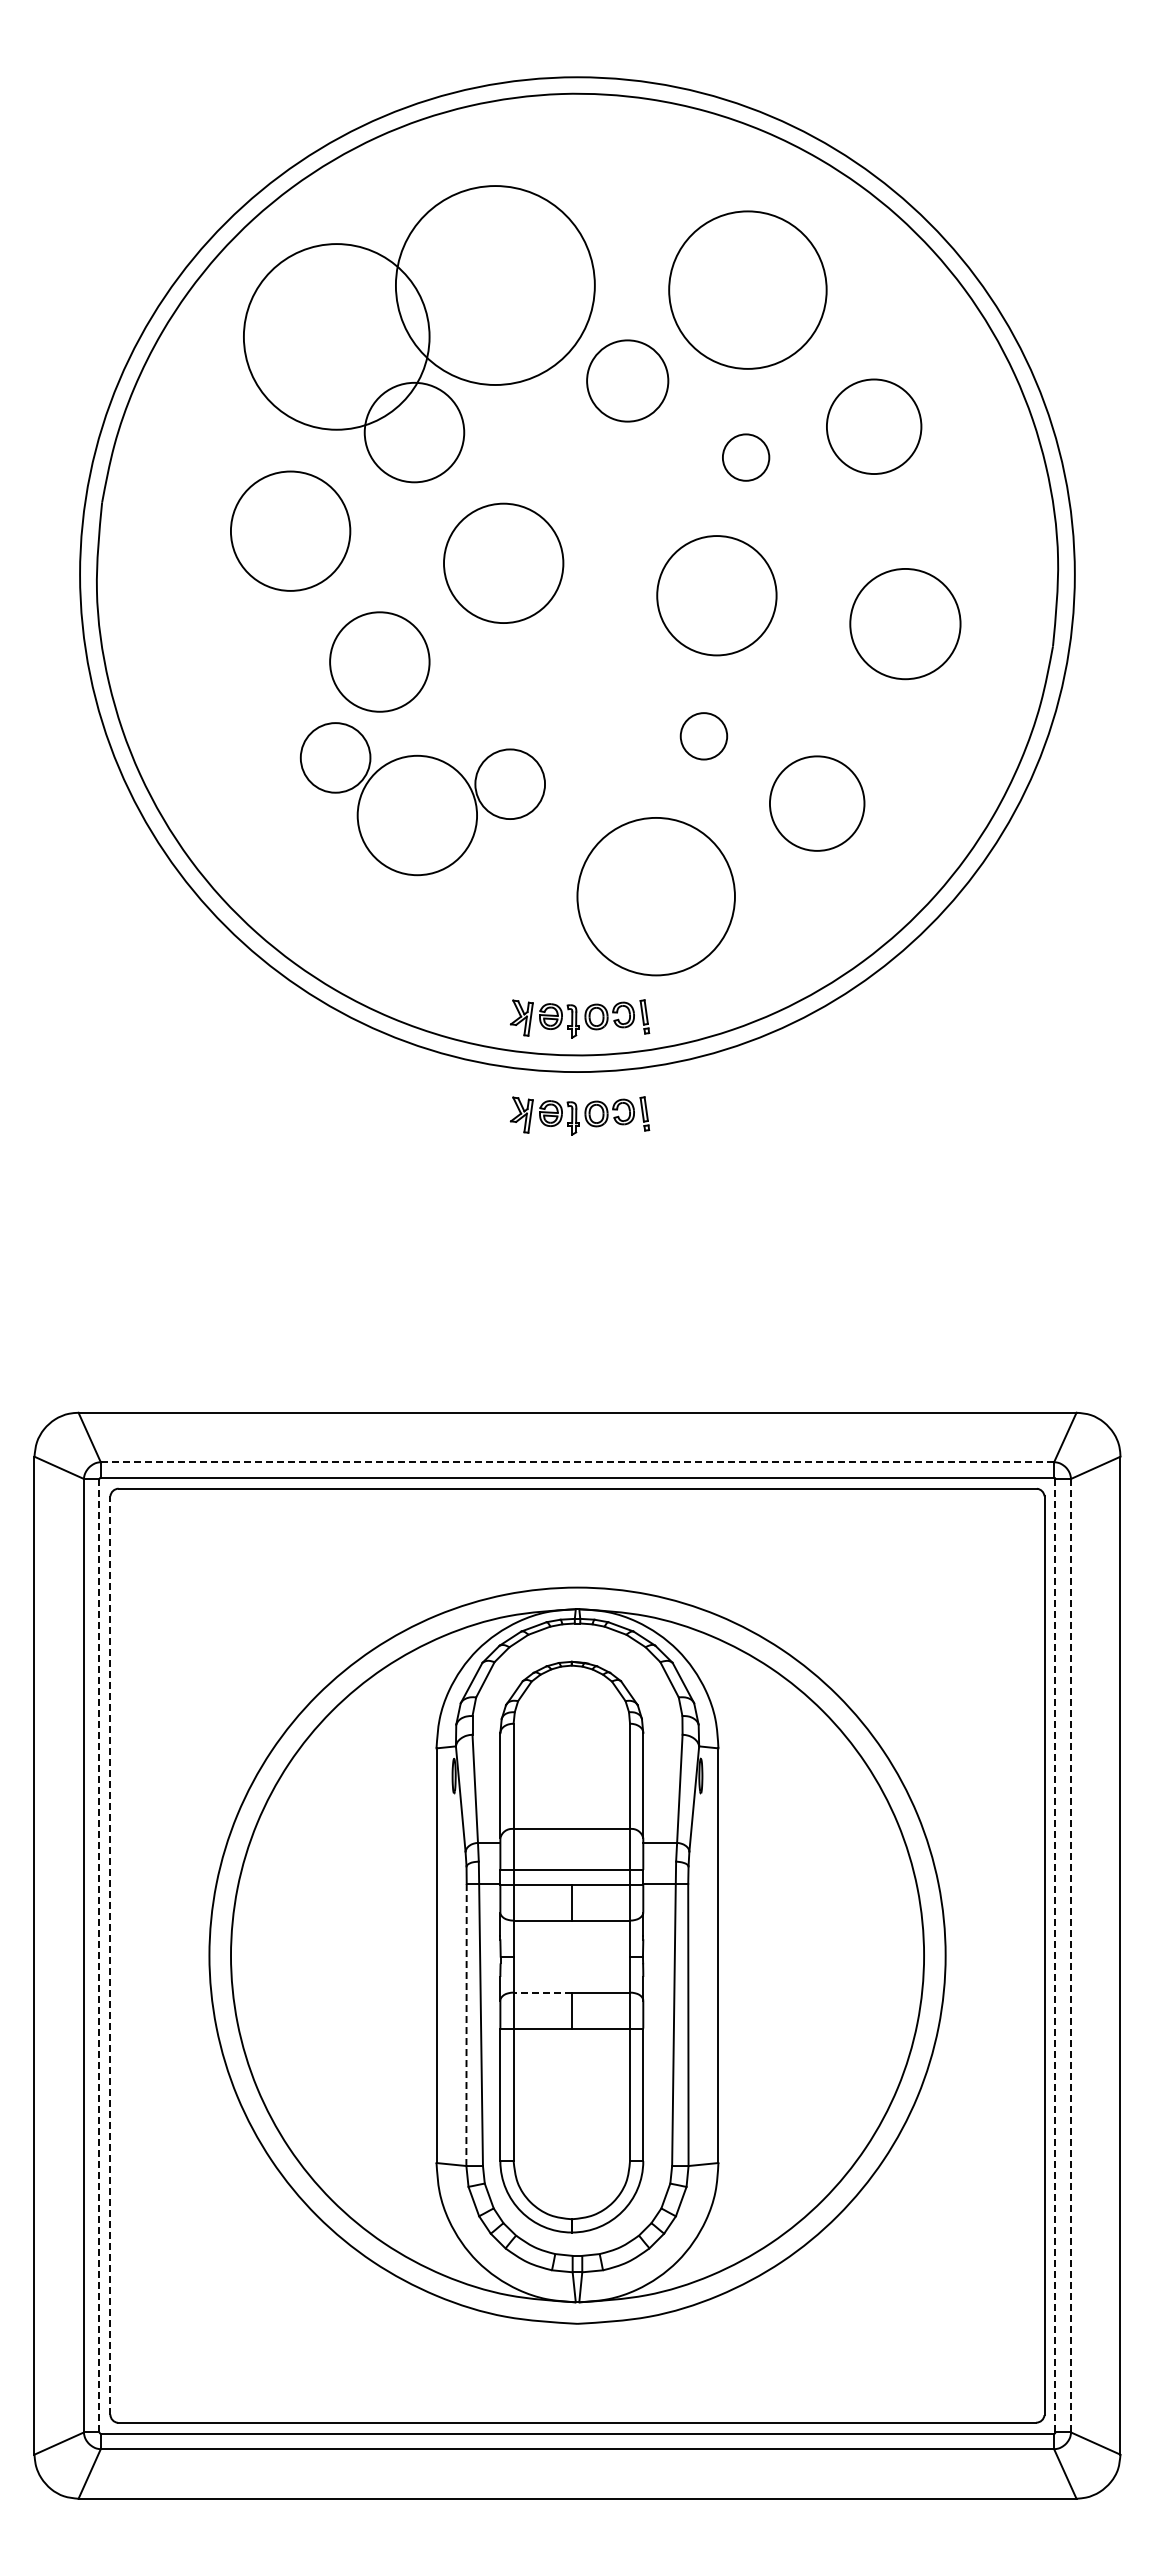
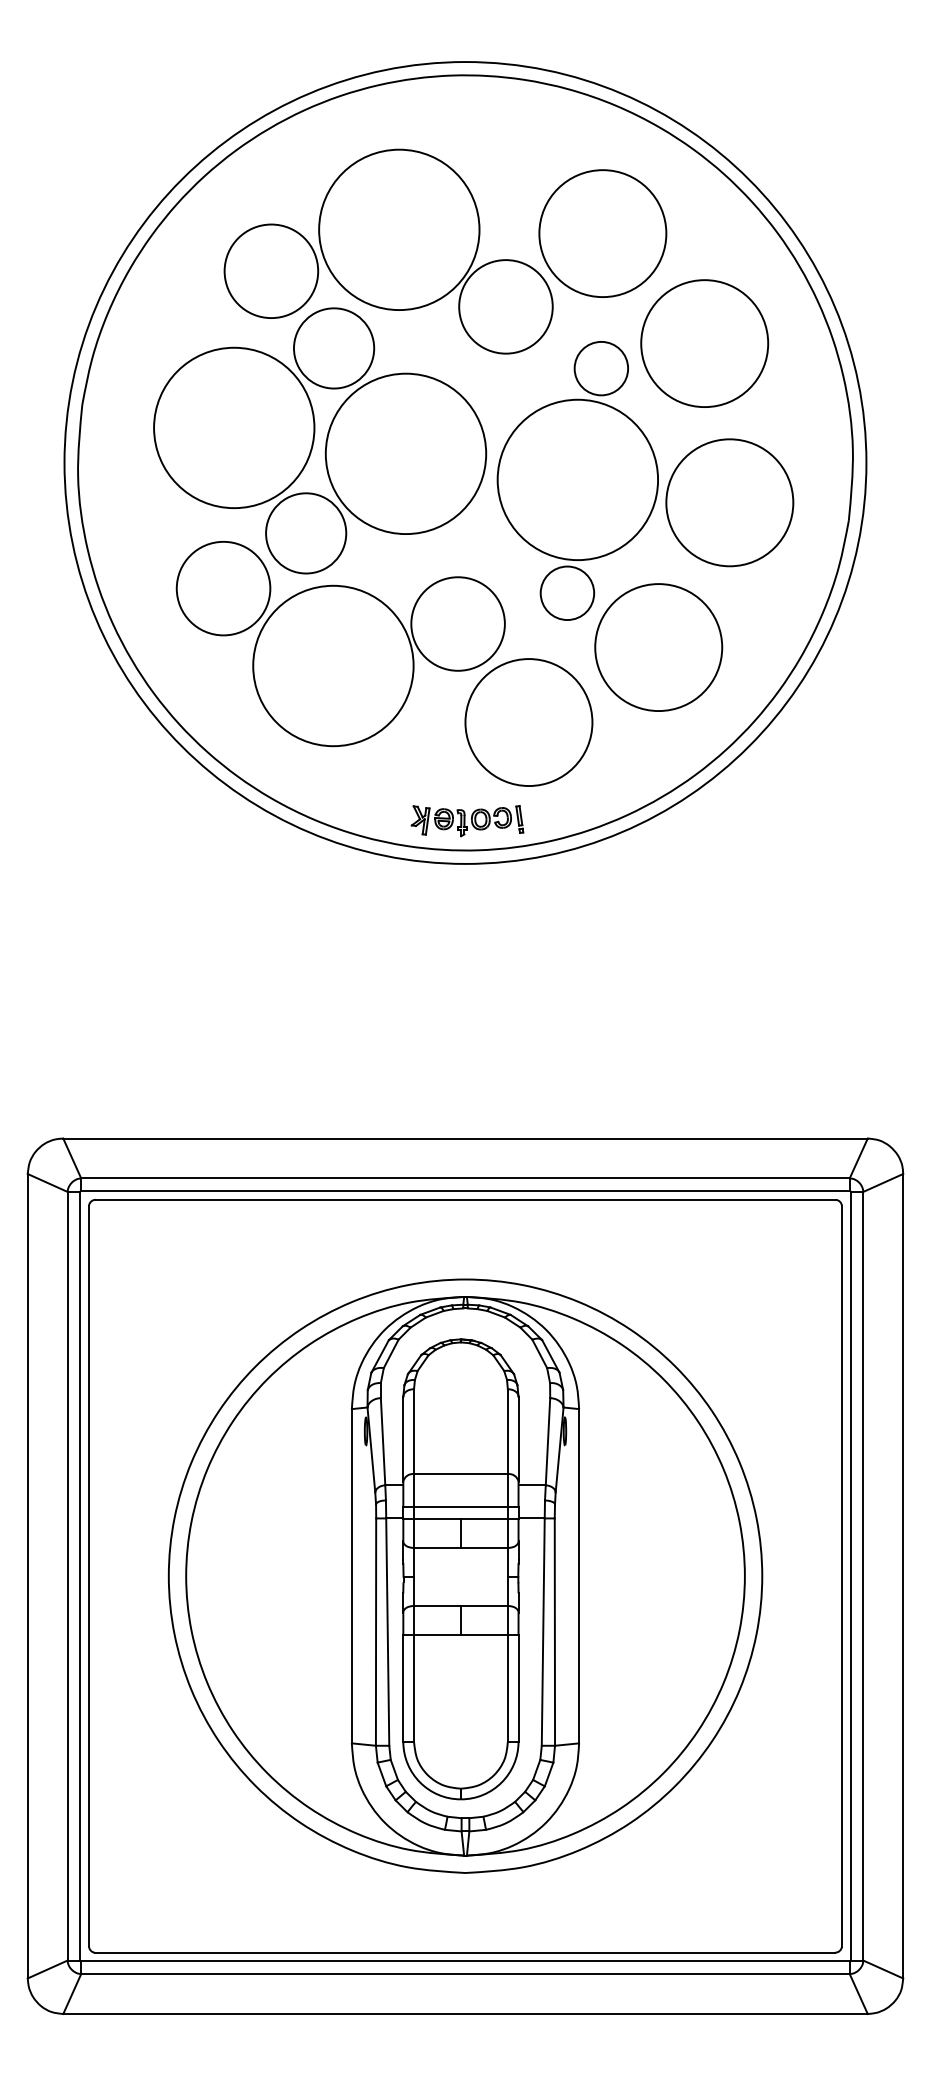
circle: (336, 336) -> (271, 270), size x0.62
circle: (627, 380) -> (505, 306), size x1.43
circle: (873, 426) -> (704, 343), size x1.67
circle: (745, 457) -> (600, 368), size x1.43
circle: (290, 530) -> (234, 427), size x1.67
circle: (503, 562) -> (405, 453), size x1.67
circle: (716, 595) -> (577, 479), size x1.67
circle: (905, 623) -> (729, 502), size x1.43
circle: (703, 736) -> (567, 593), size x1.43
part: (422, 798) -> (340, 643), size x1.67
circle: (816, 803) -> (658, 647), size x1.67
part: (579, 1115) -> (467, 898), removed
line: (577, 1462) -> (465, 1178), dashed -> solid
line: (110, 1954) -> (89, 1575), dashed -> solid
line: (99, 1955) -> (80, 1576), dashed -> solid
line: (1055, 1955) -> (850, 1576), dashed -> solid
line: (1071, 1955) -> (863, 1576), dashed -> solid
line: (542, 1992) -> (437, 1605), dashed -> solid
line: (466, 2024) -> (376, 1631), dashed -> solid

